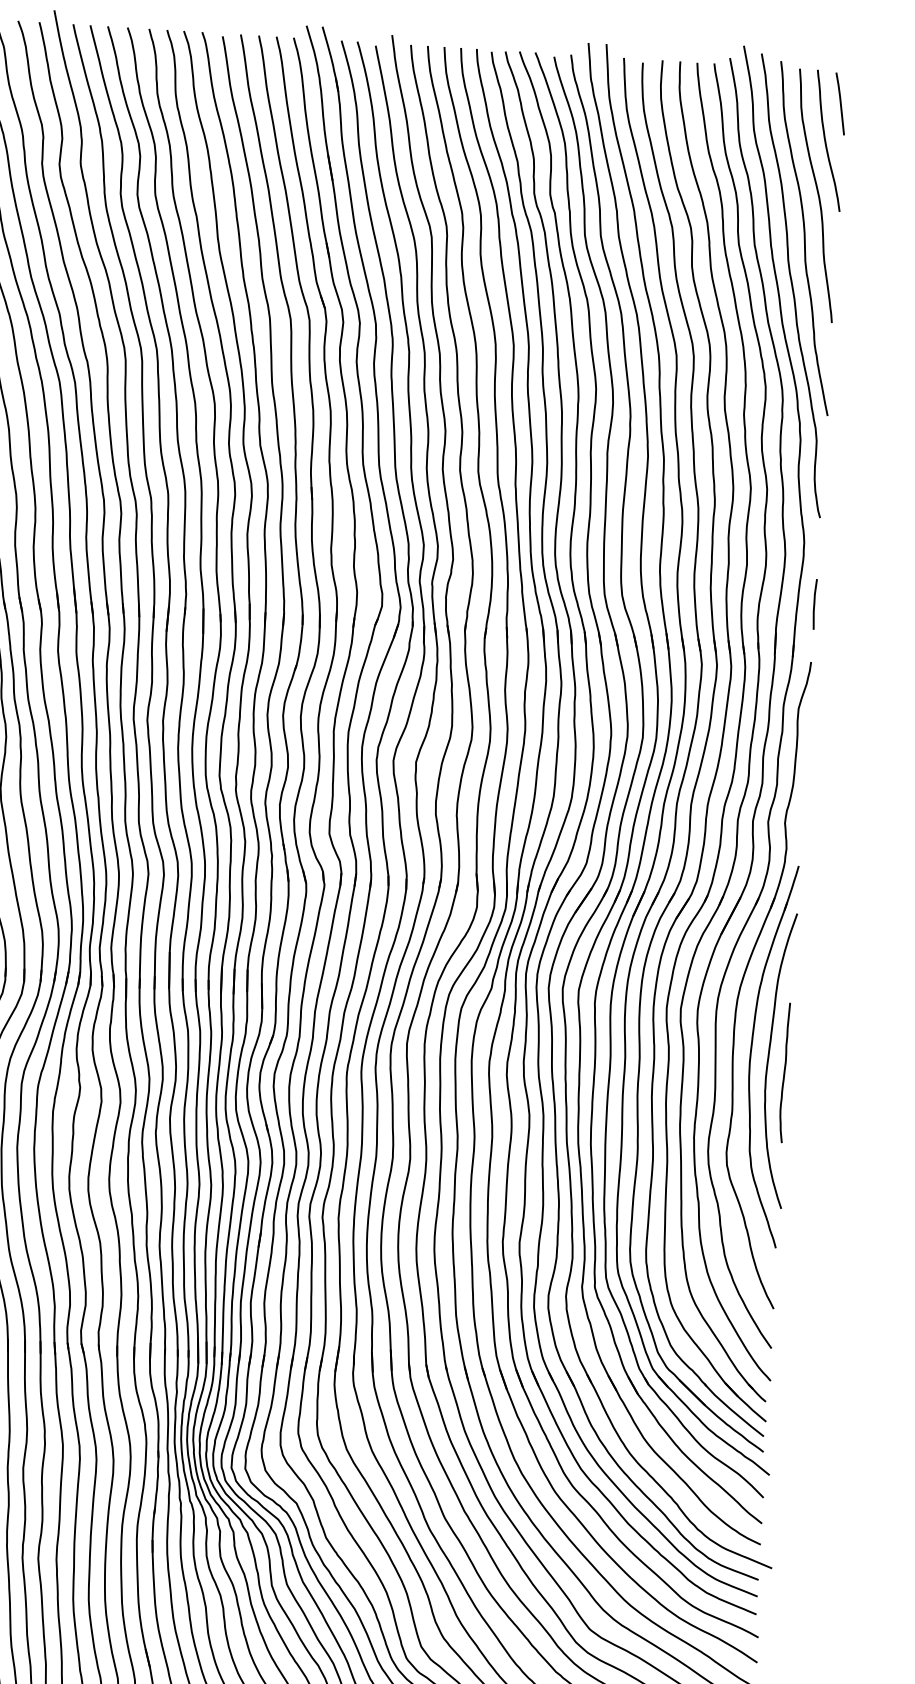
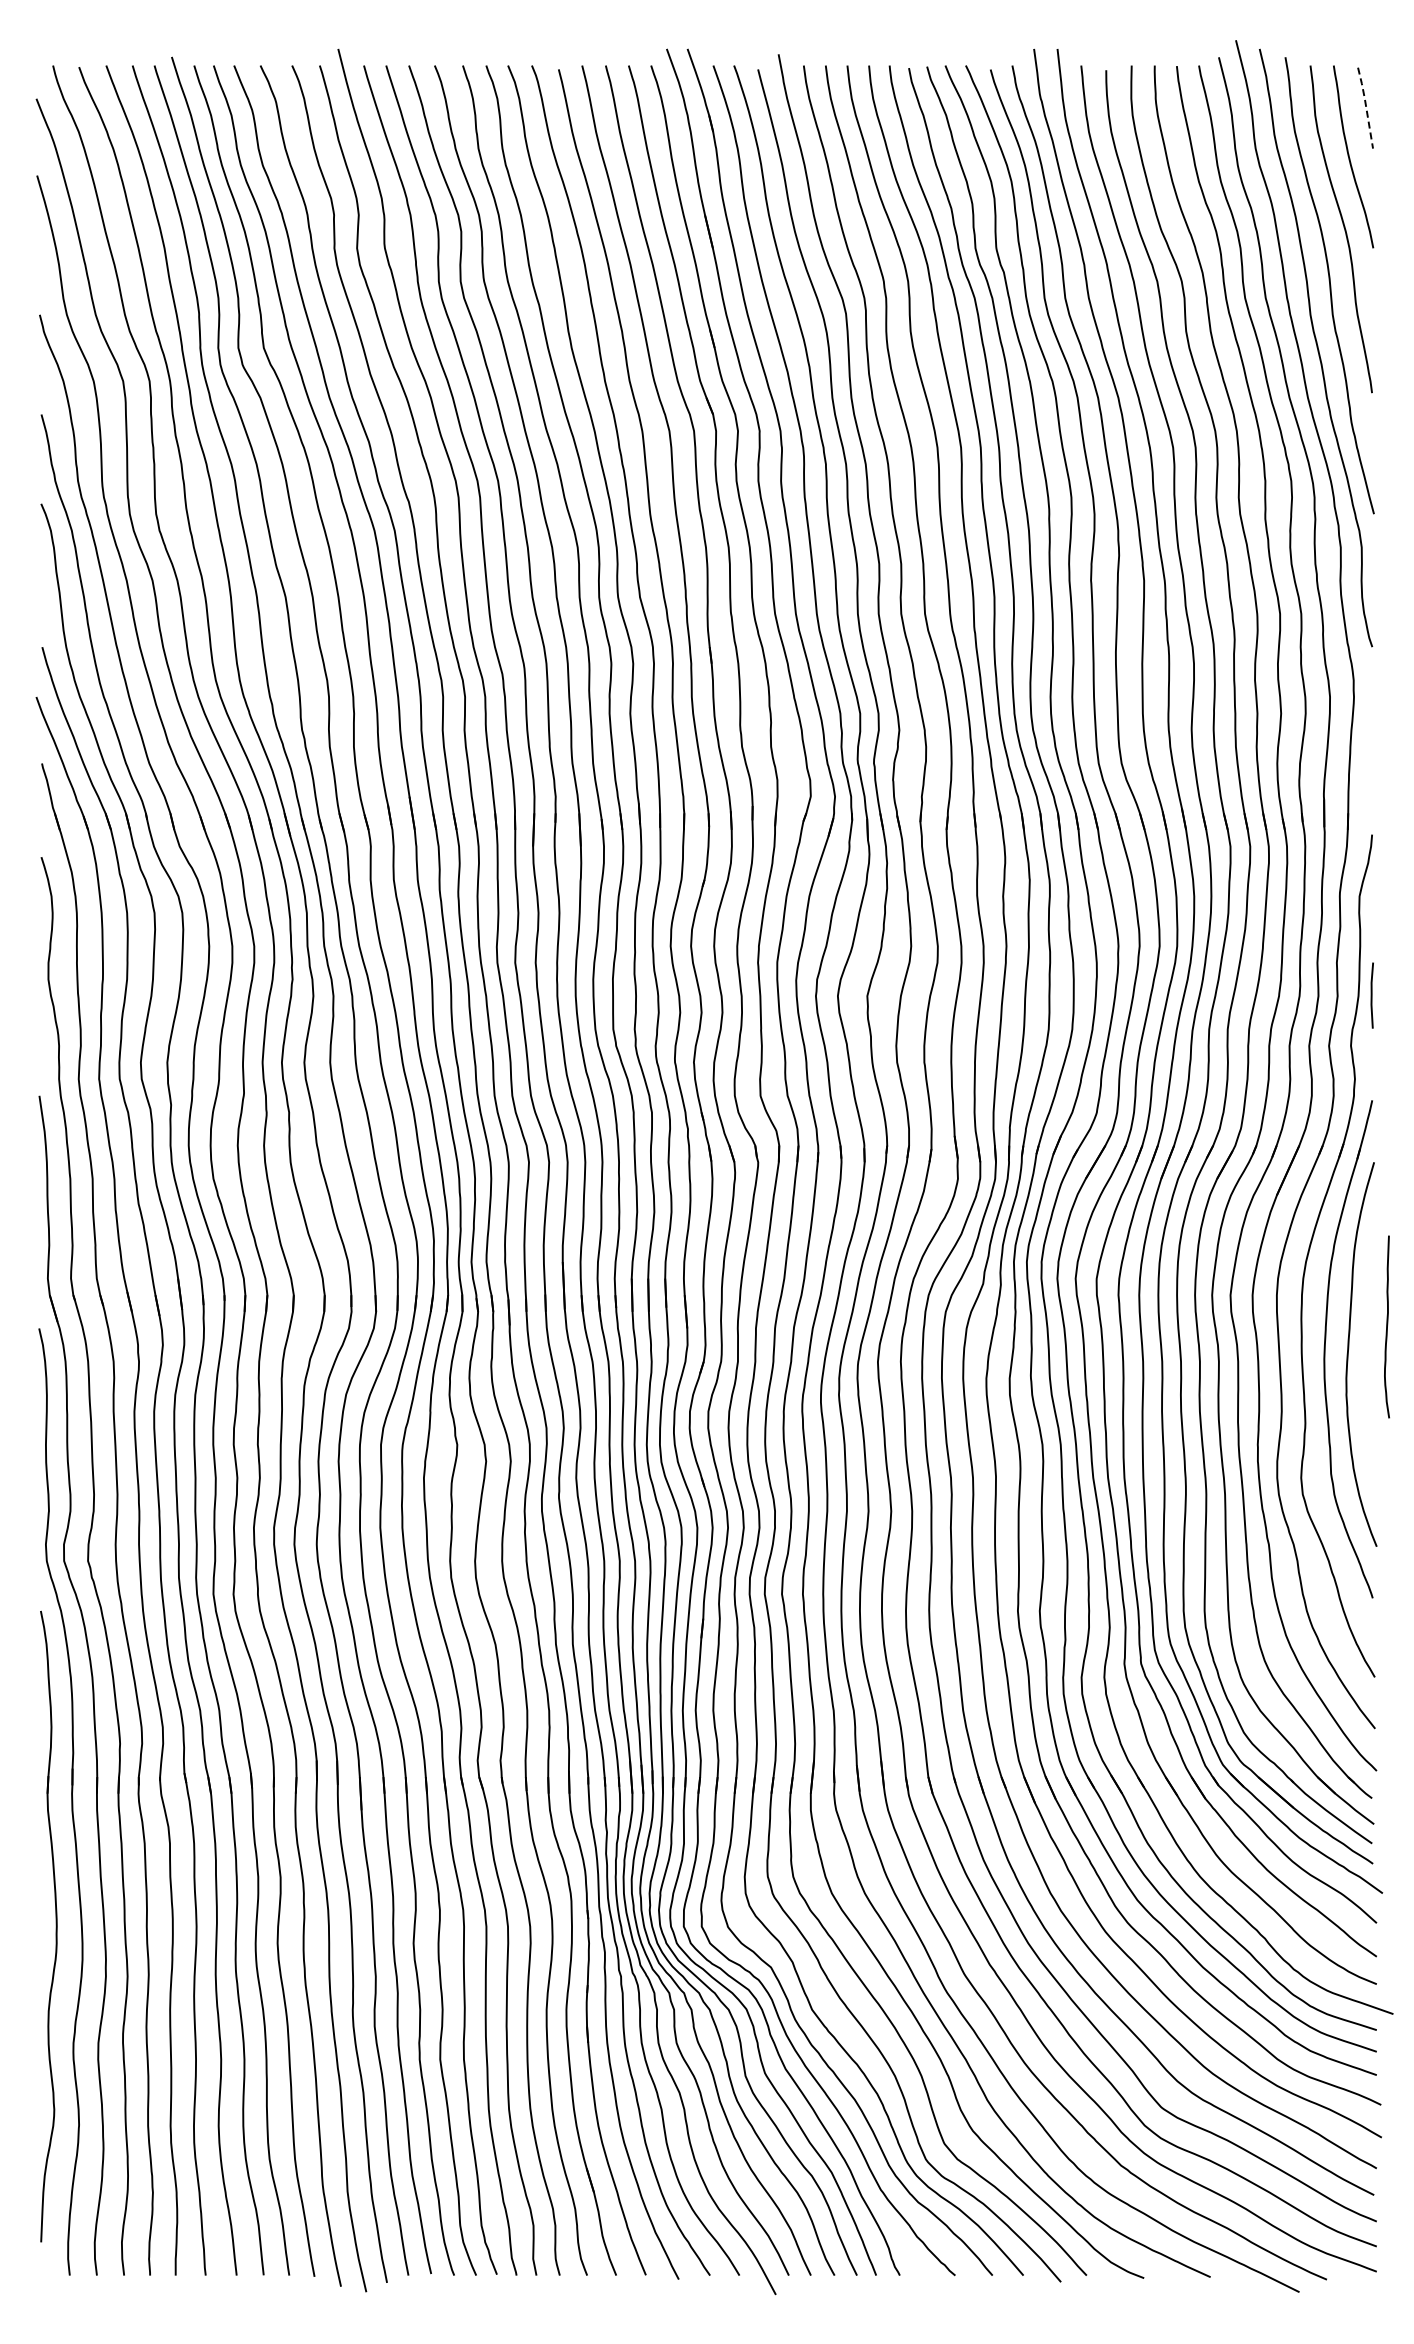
line: (841, 102) -> (1366, 106), solid -> dashed
line: (814, 604) -> (1371, 995), moved
curve: (784, 1072) -> (1386, 1326), moved

